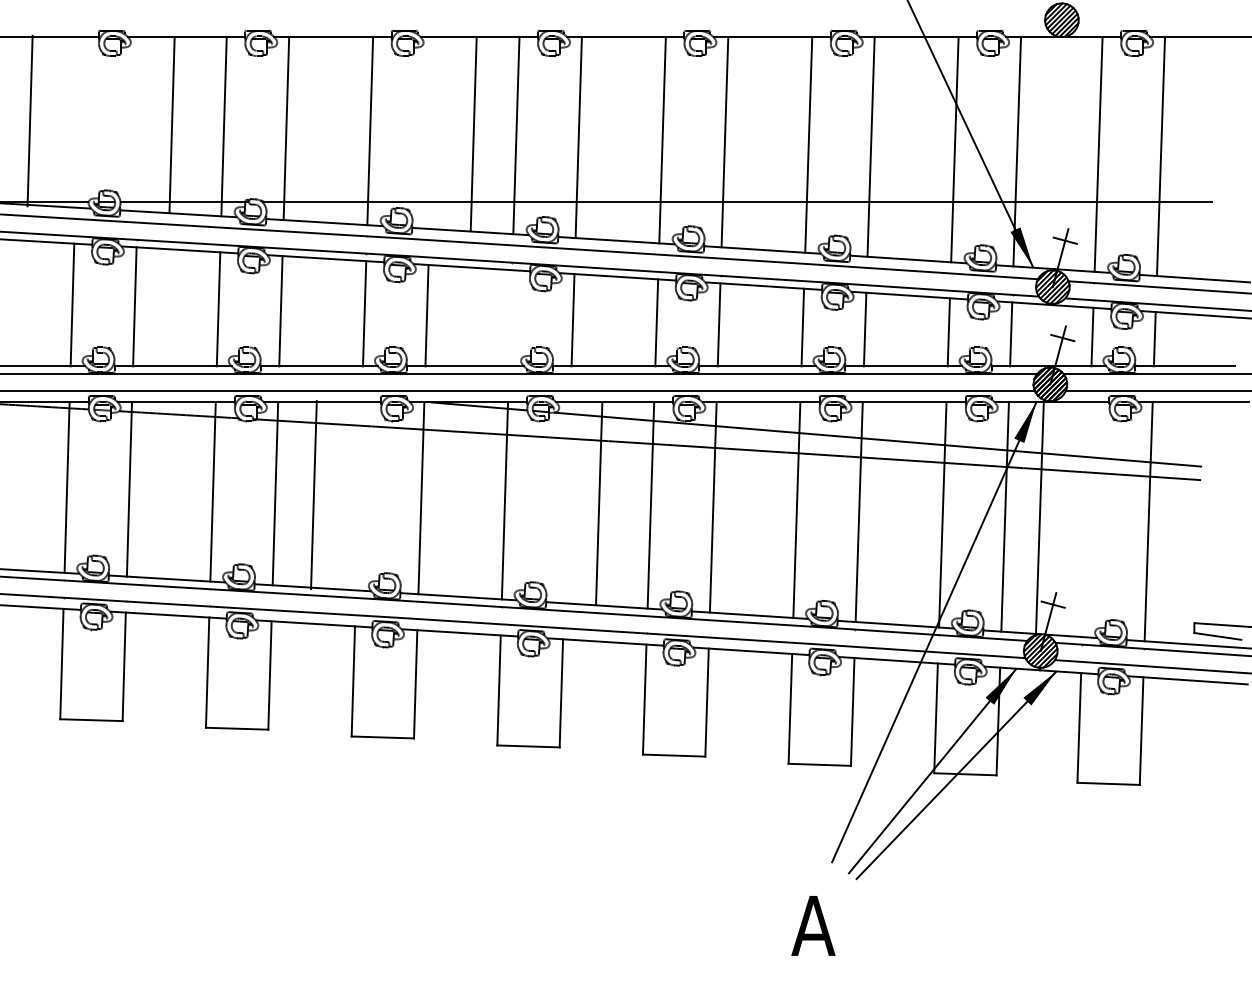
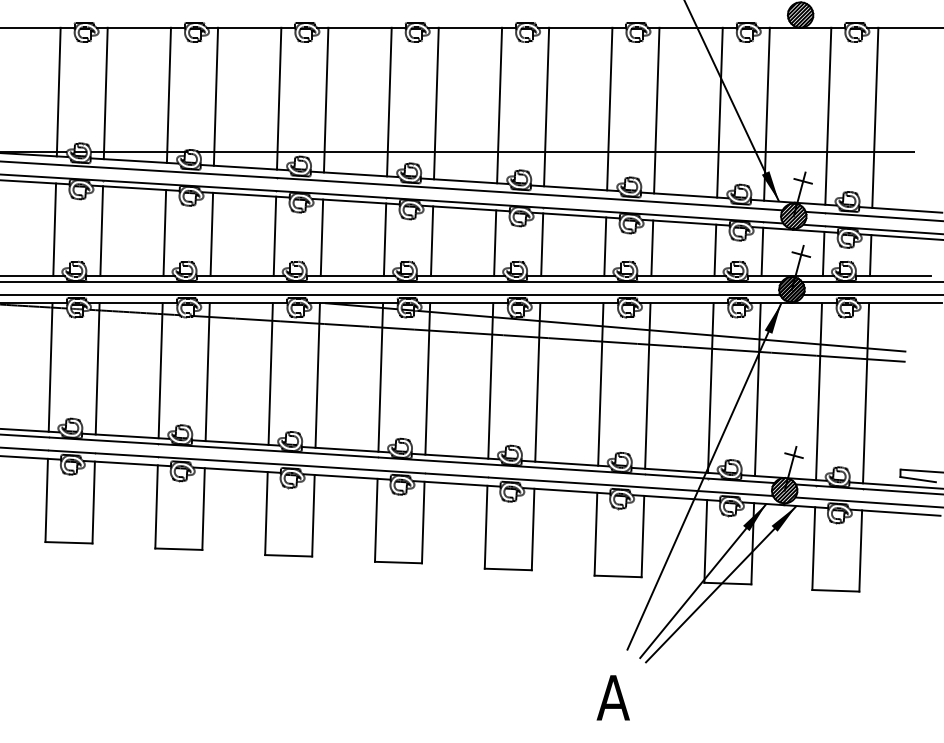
line: (29, 120) -> (58, 91), moved
line: (171, 125) -> (105, 93), moved
line: (472, 133) -> (325, 99), moved
line: (509, 317) -> (384, 239), added
line: (313, 494) -> (270, 373), moved
line: (598, 503) -> (427, 378), moved
line: (1040, 518) -> (819, 391), moved

